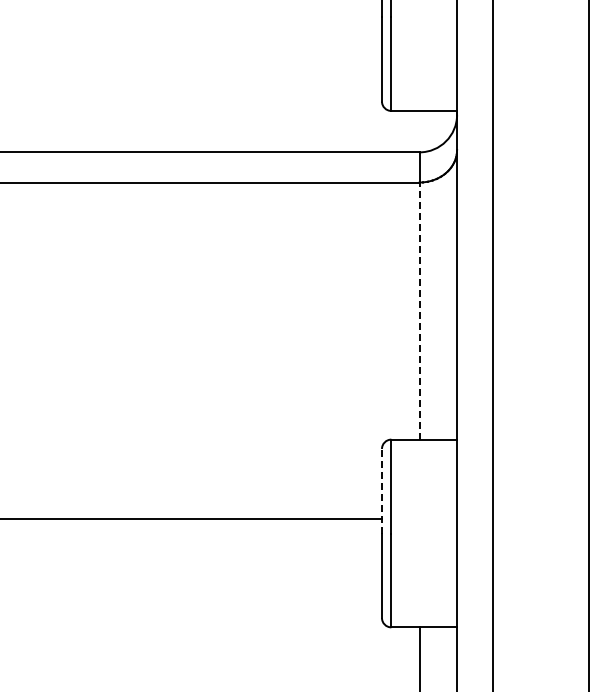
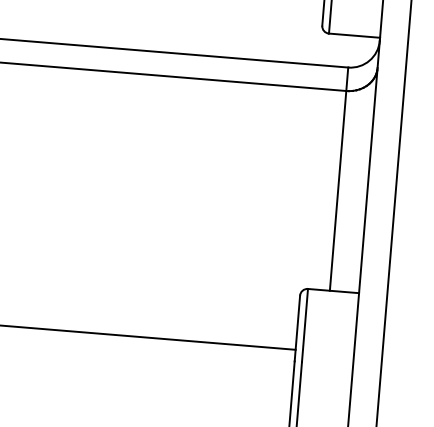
line: (419, 311) -> (338, 191), dashed -> solid
line: (381, 490) -> (297, 327), dashed -> solid

